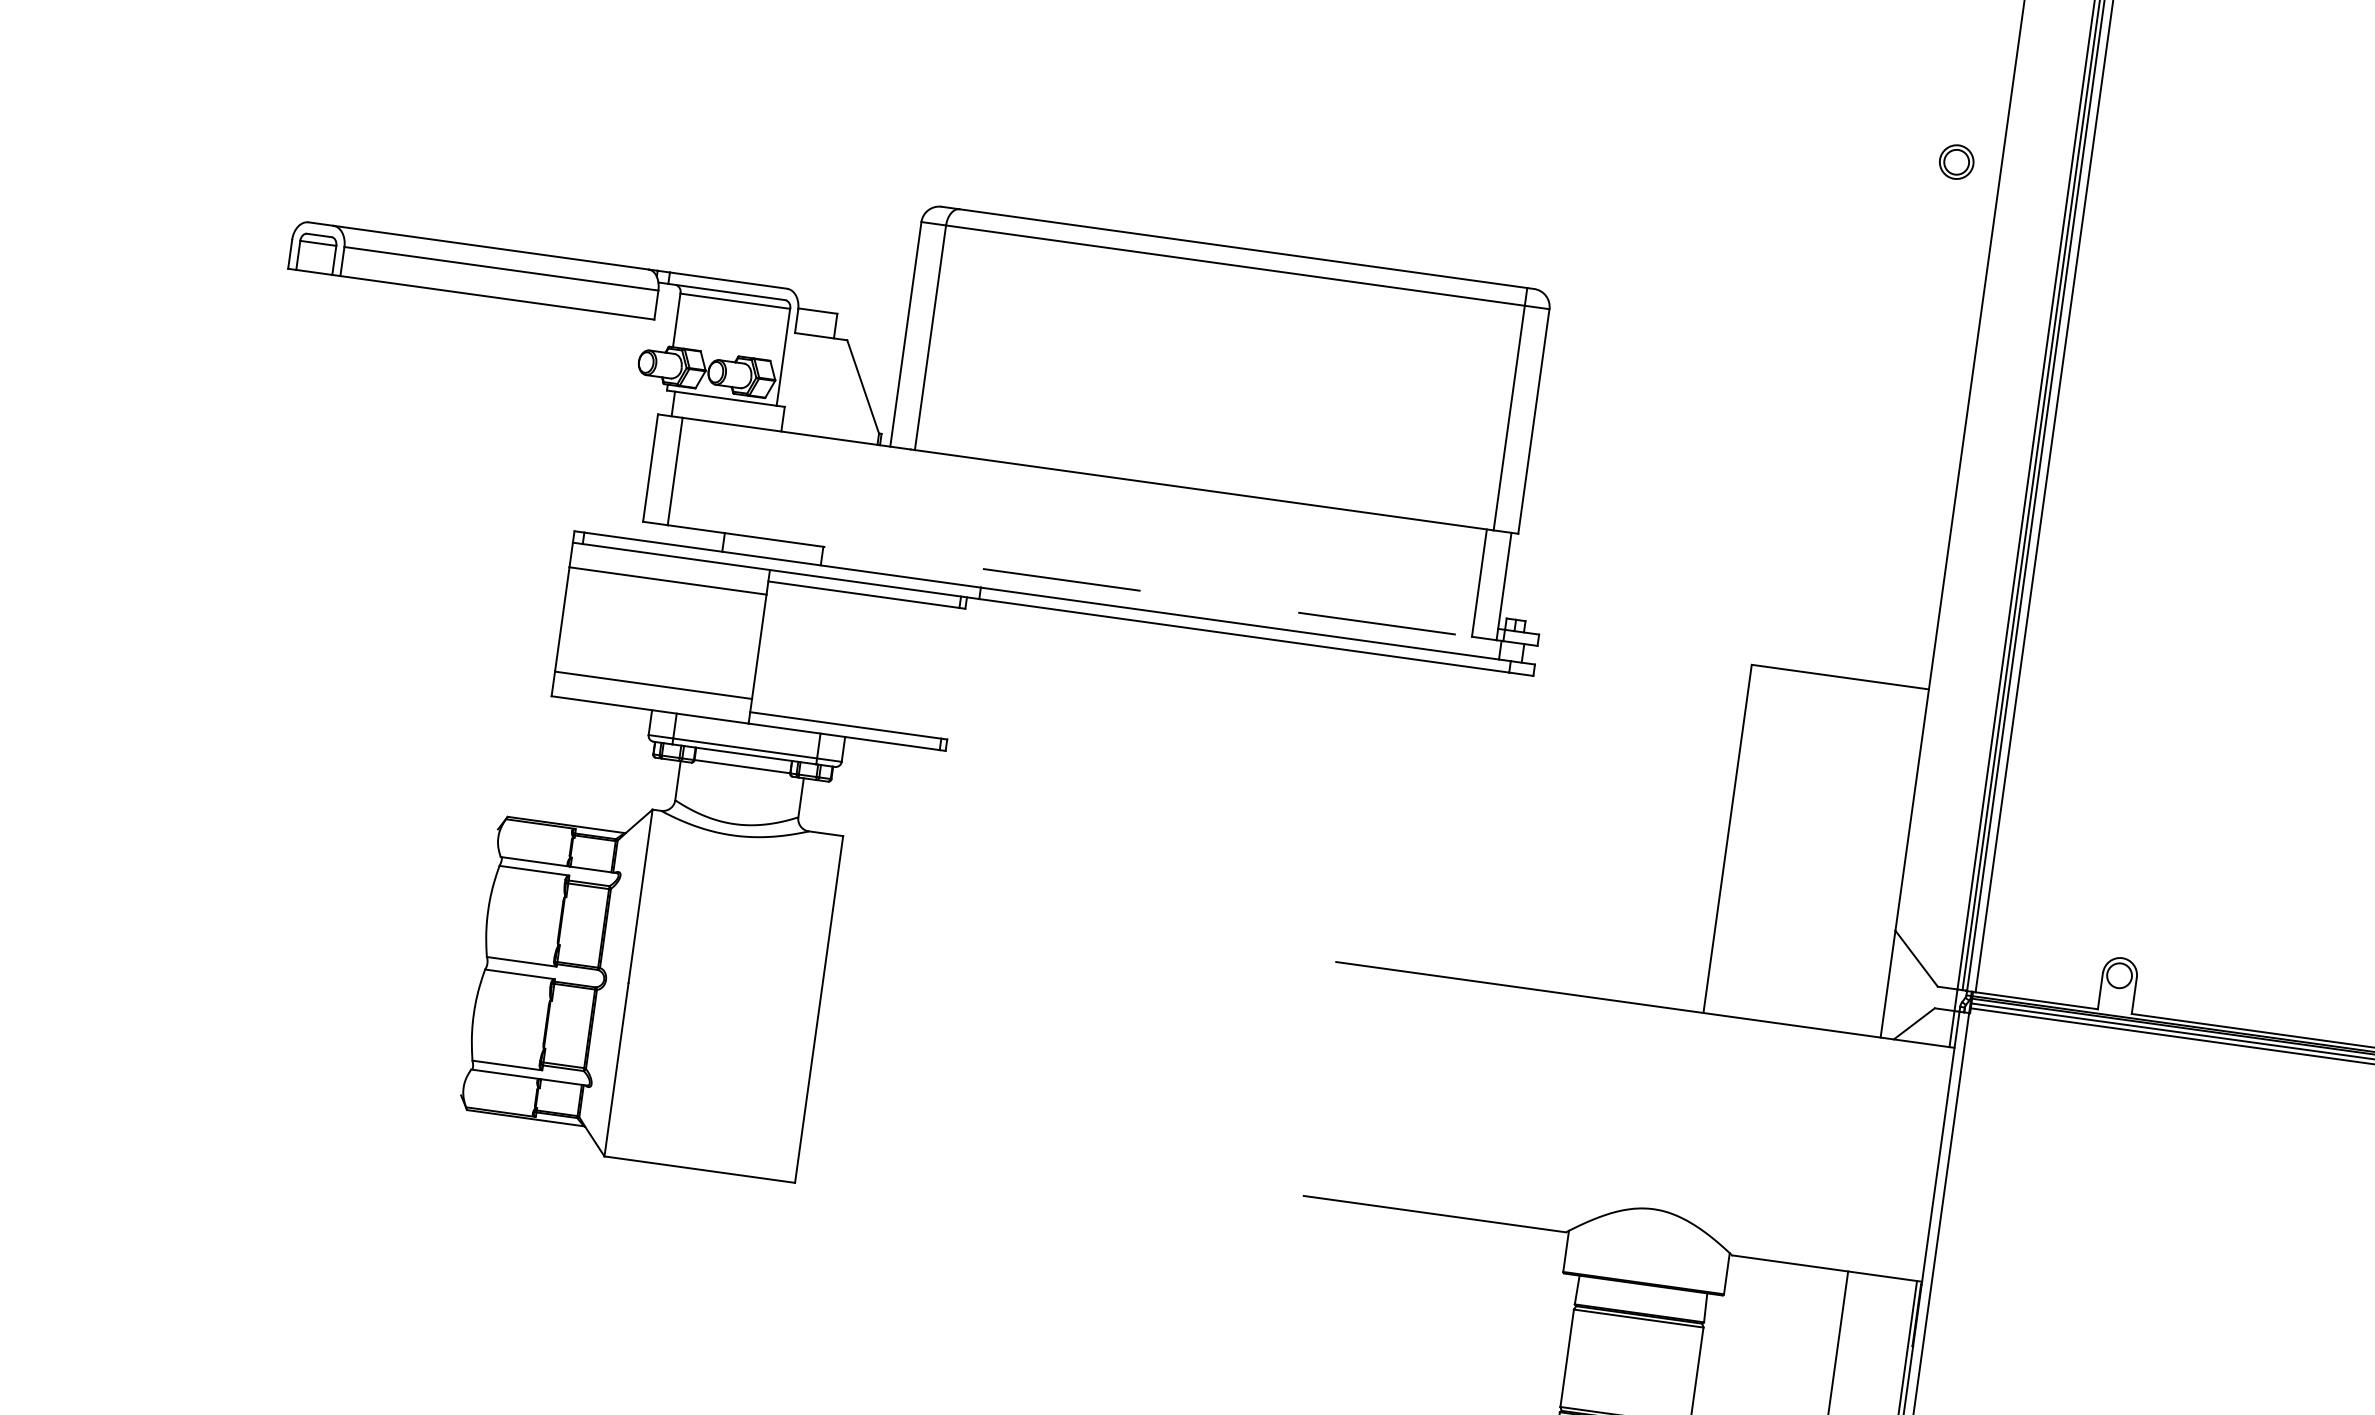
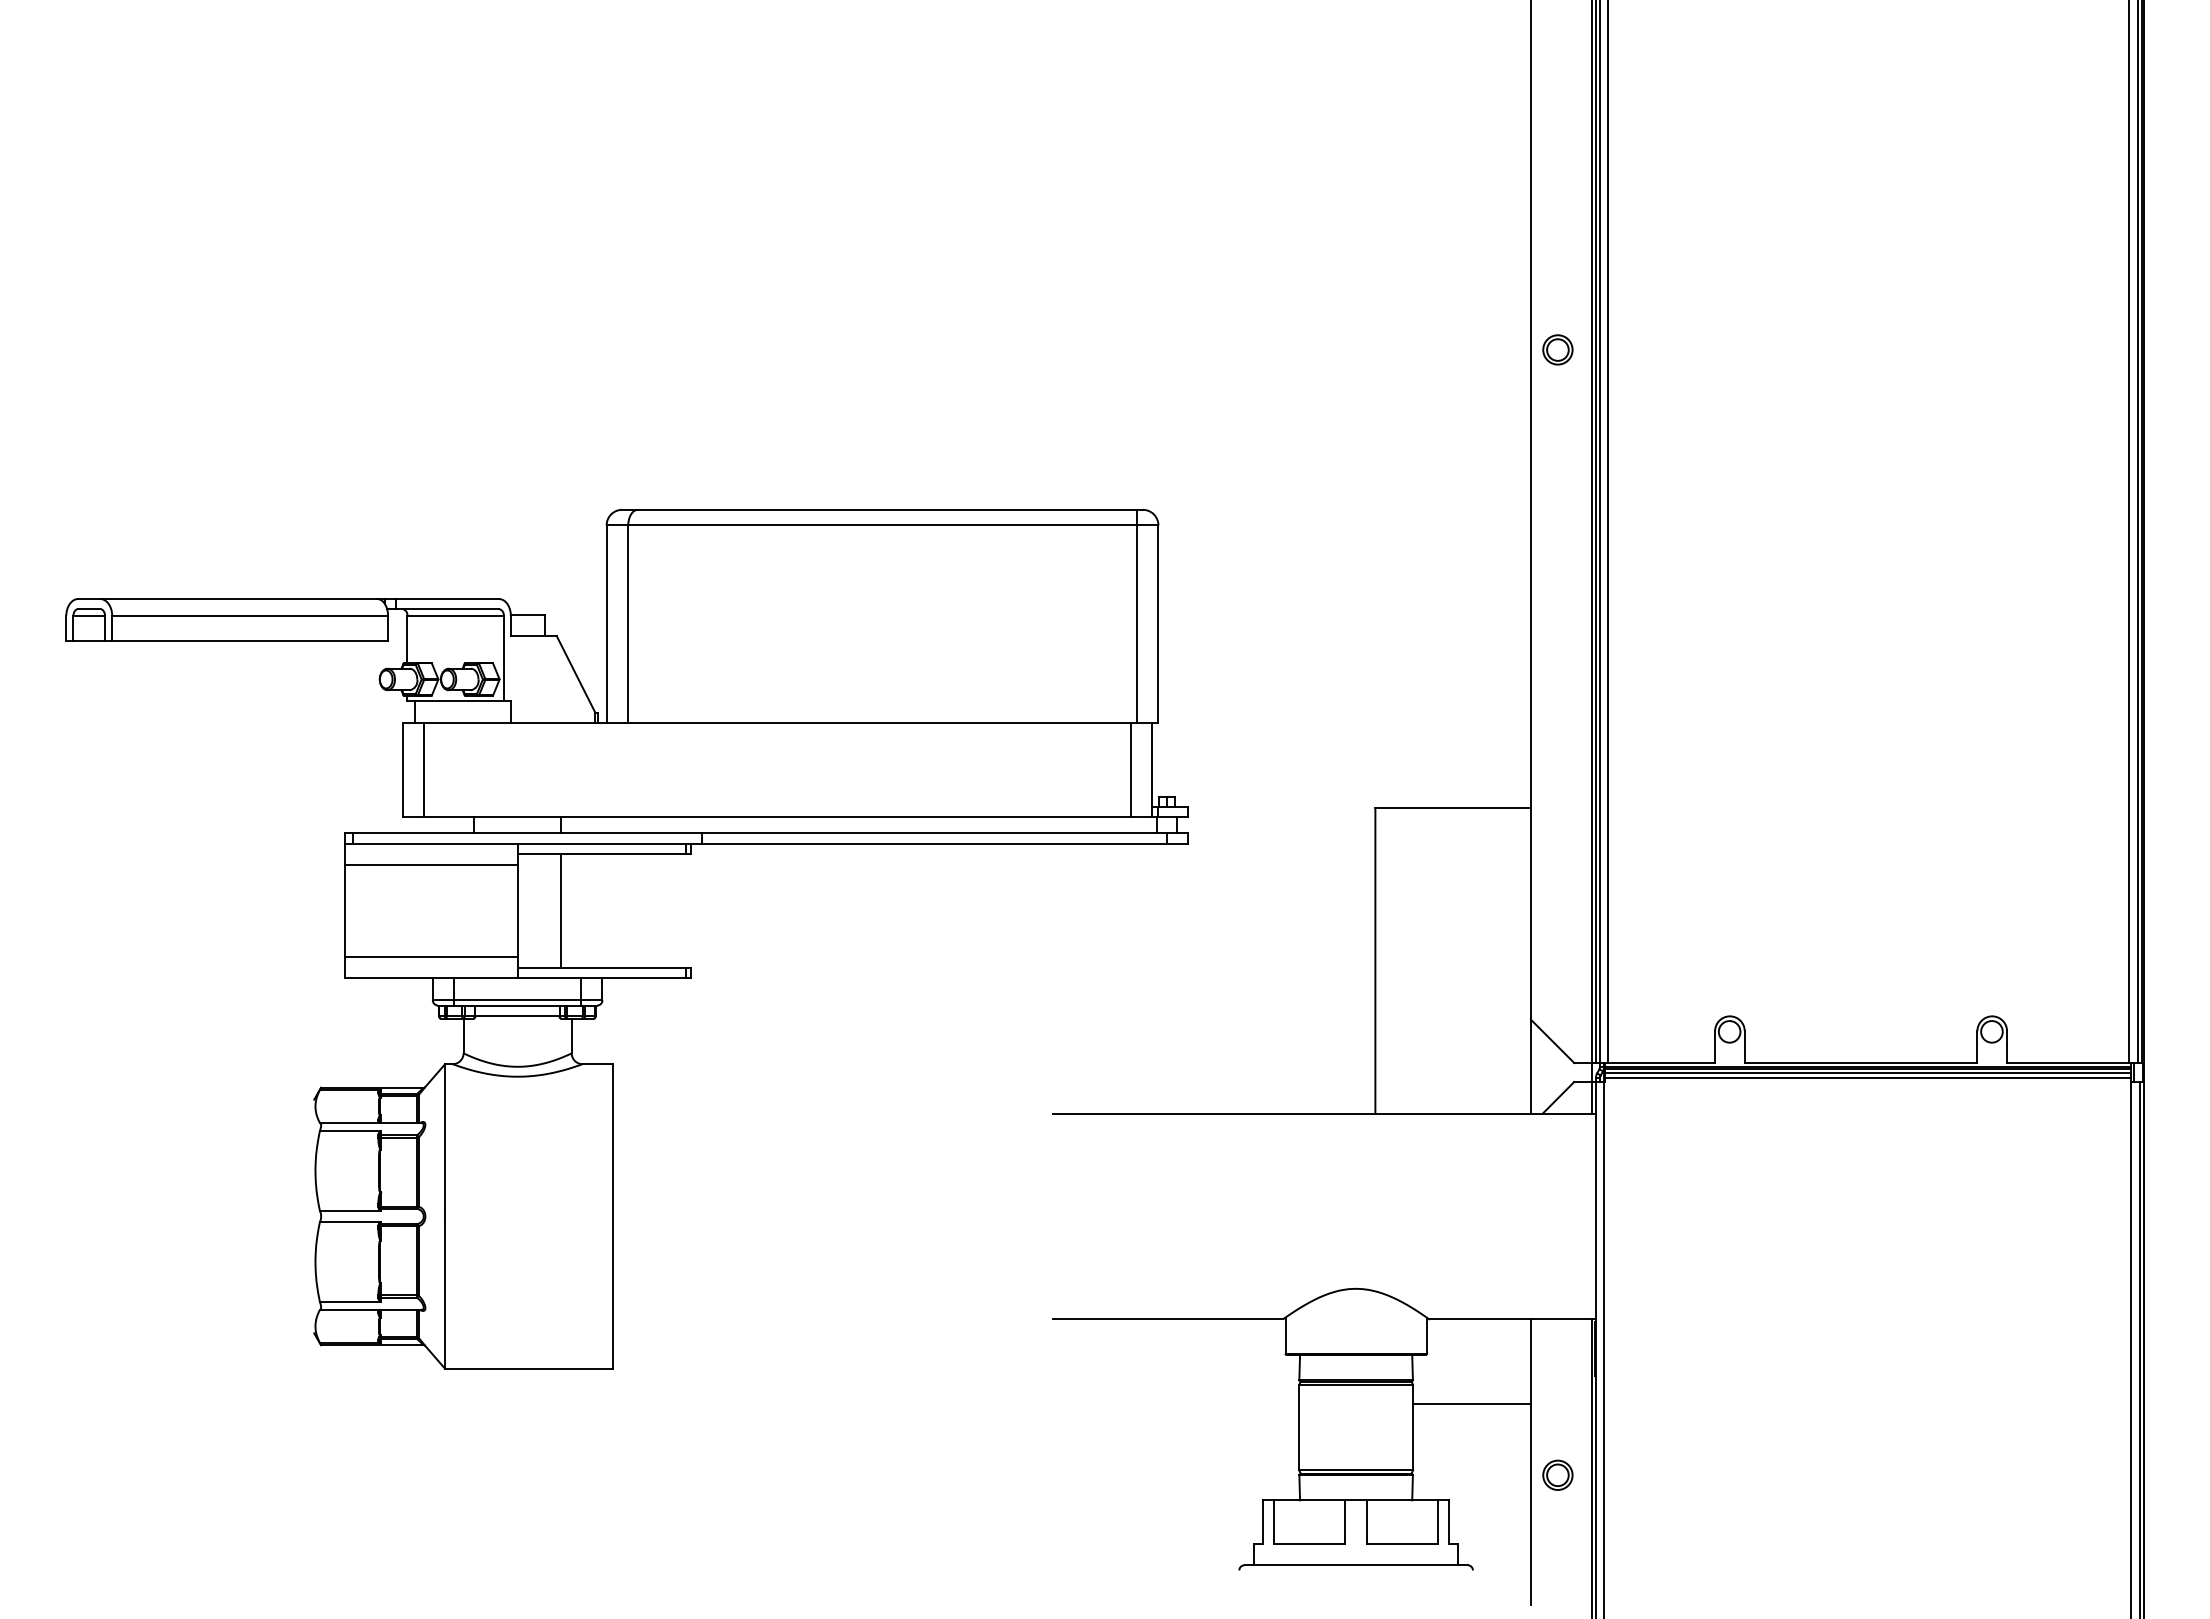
part: (1956, 161) -> (1557, 349), moved
line: (1070, 581) -> (778, 817), dashed -> solid
line: (808, 653) -> (560, 910), added
line: (1768, 1358) -> (1472, 1403), added

